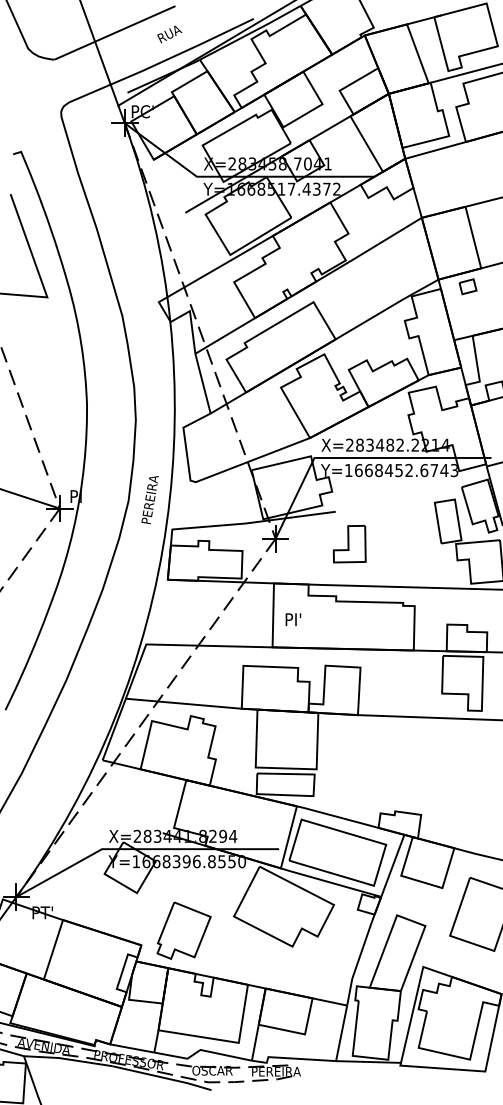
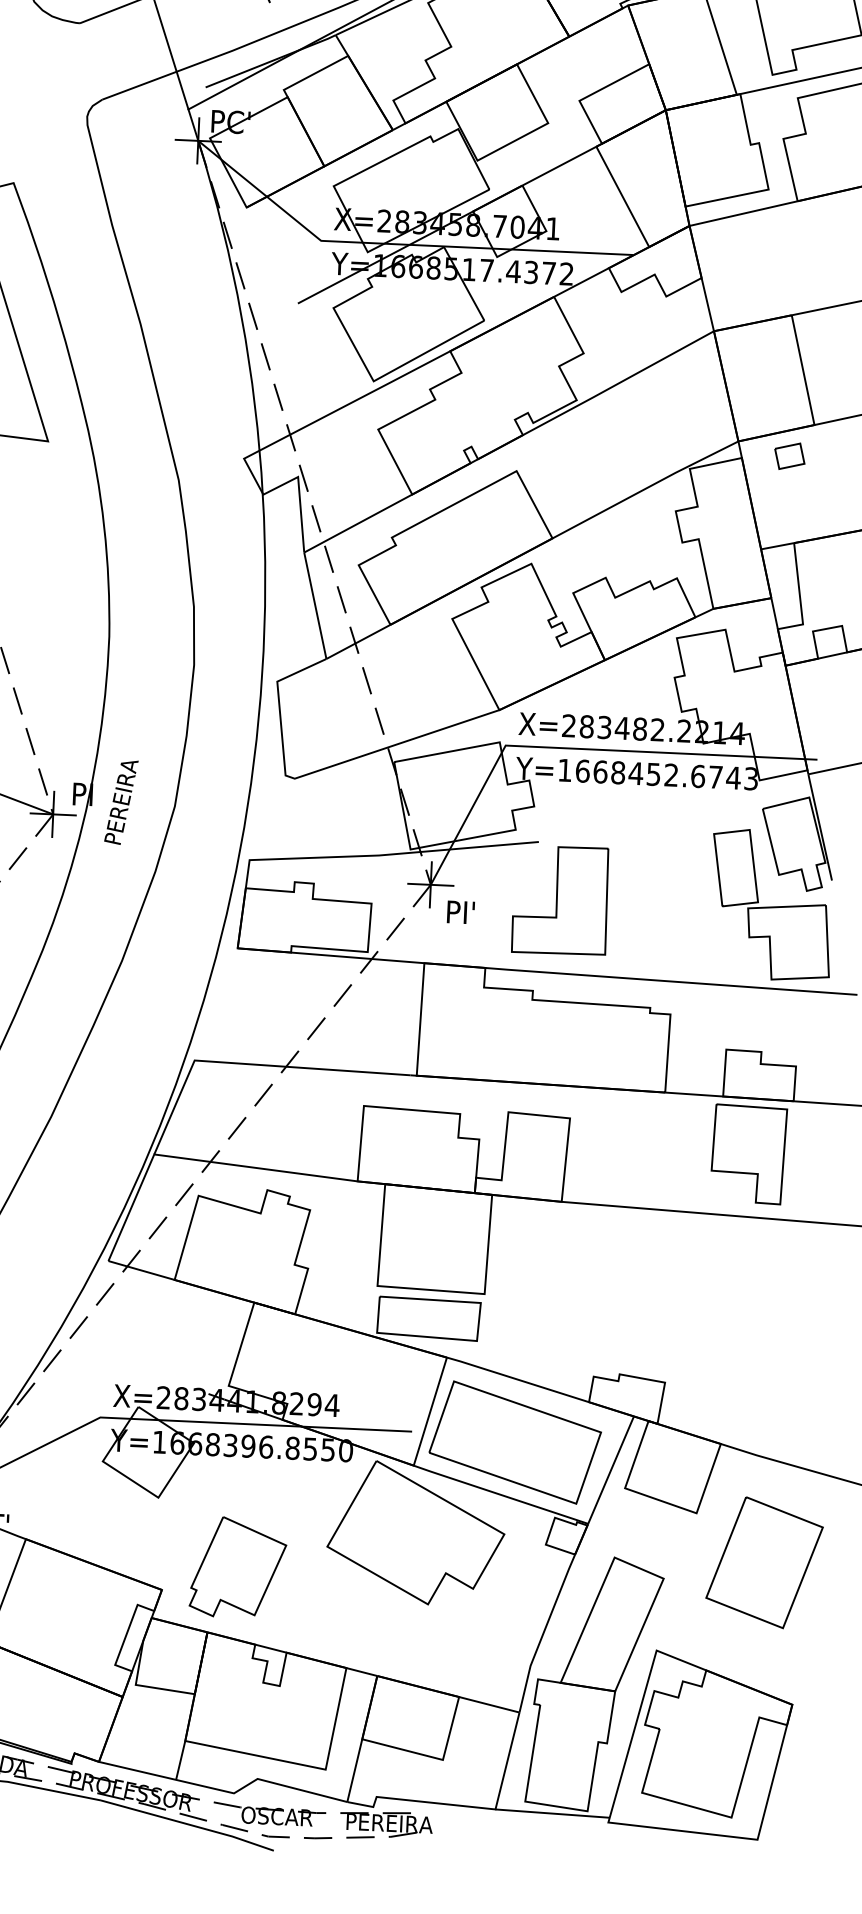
text: (149, 500) -> (120, 803), moved
part: (349, 543) -> (560, 898), size x1.67
text: (293, 619) -> (461, 912), moved

